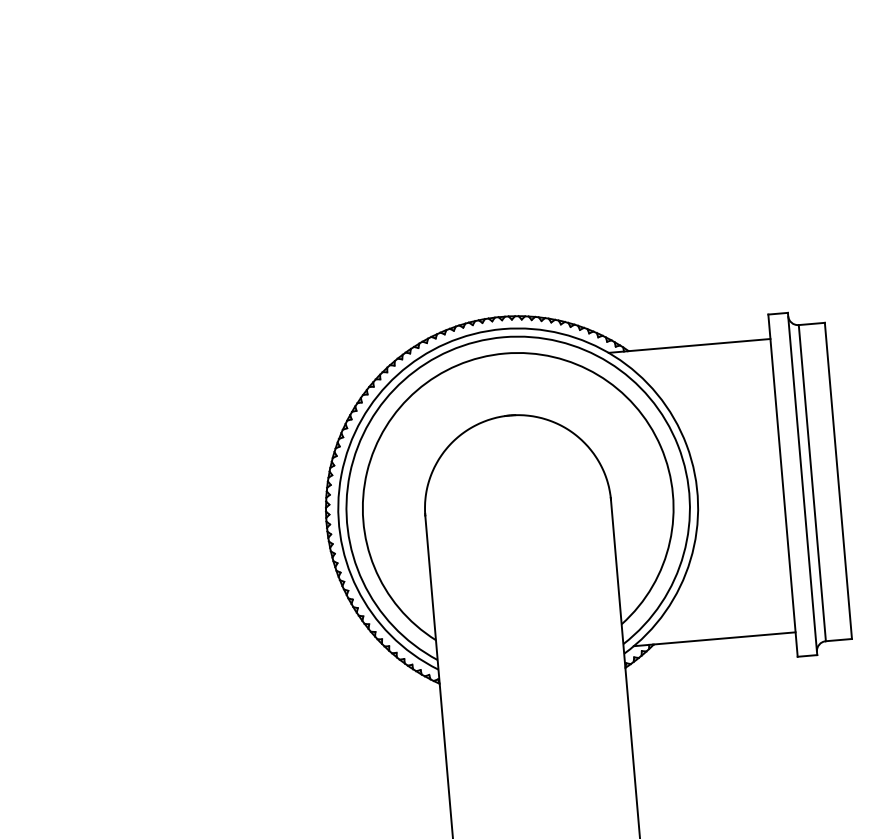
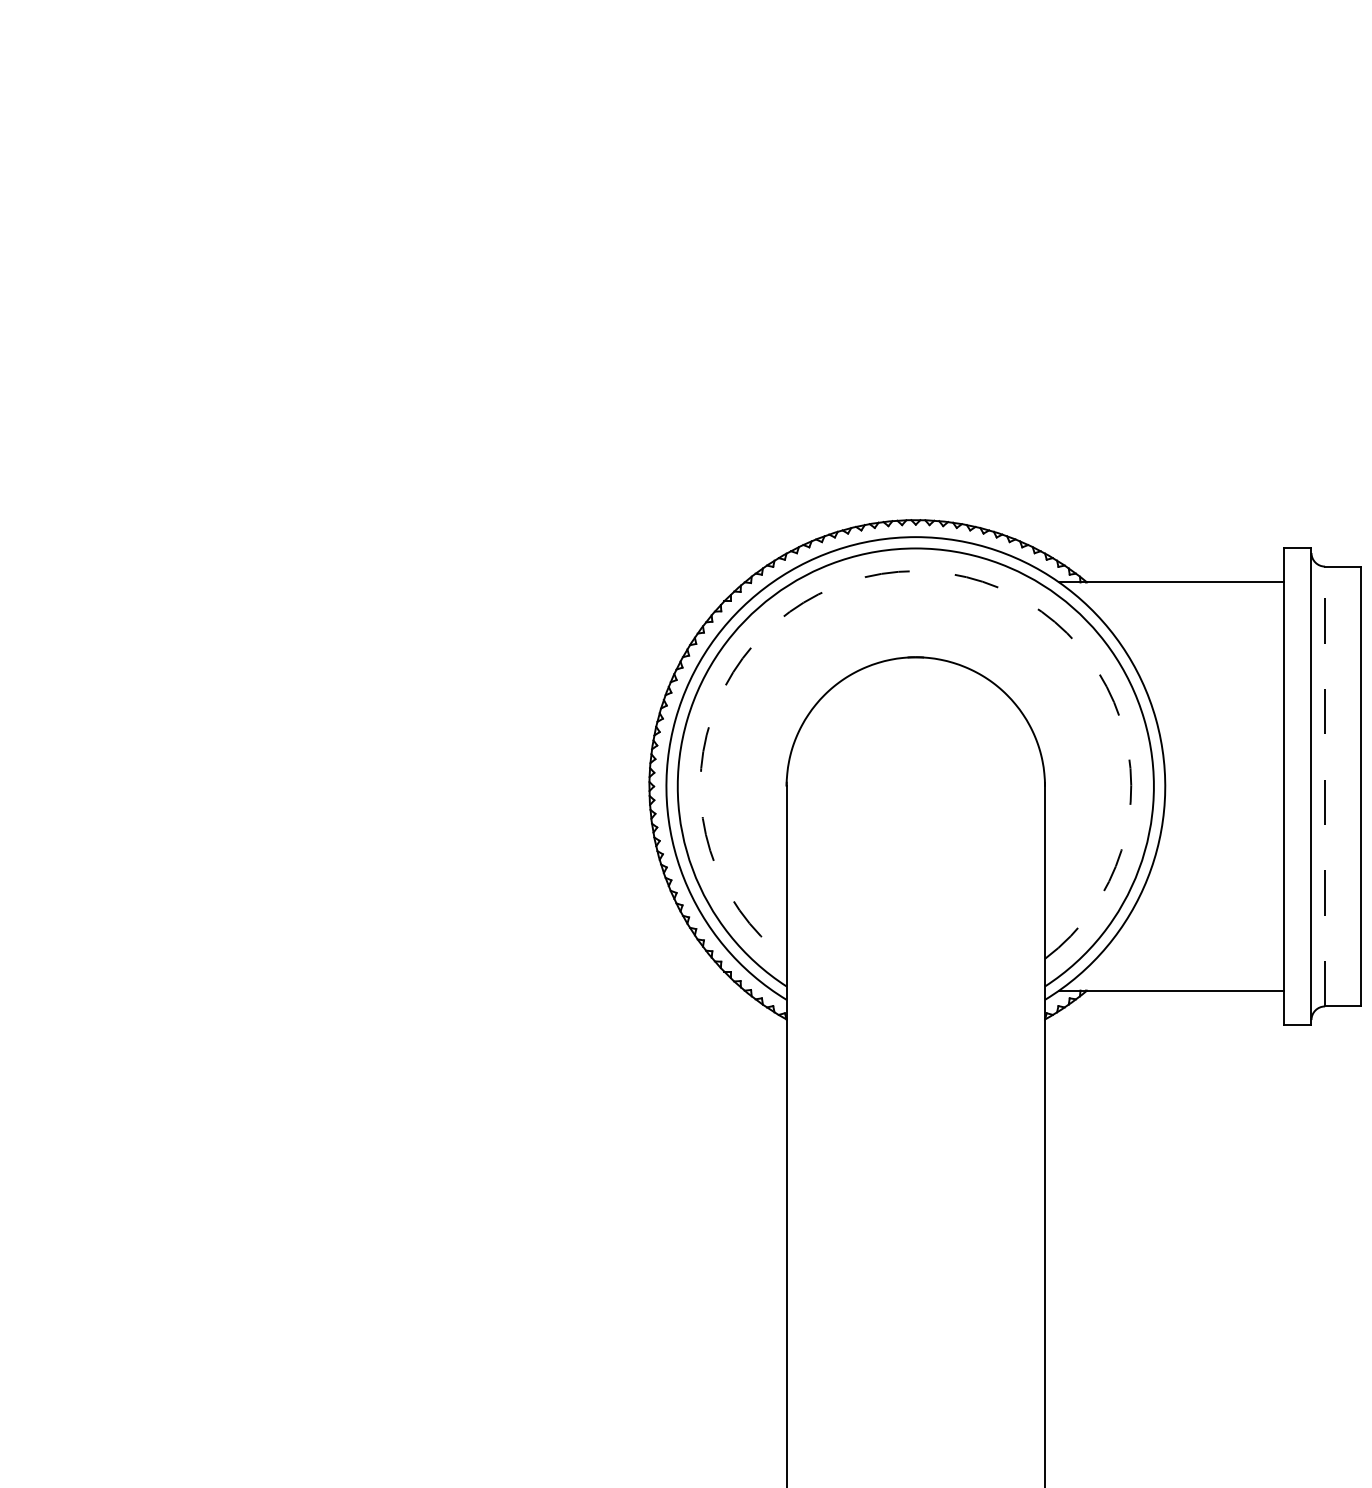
arc: (504, 353) -> (915, 571), solid -> dashed
line: (812, 483) -> (1325, 786), solid -> dashed

